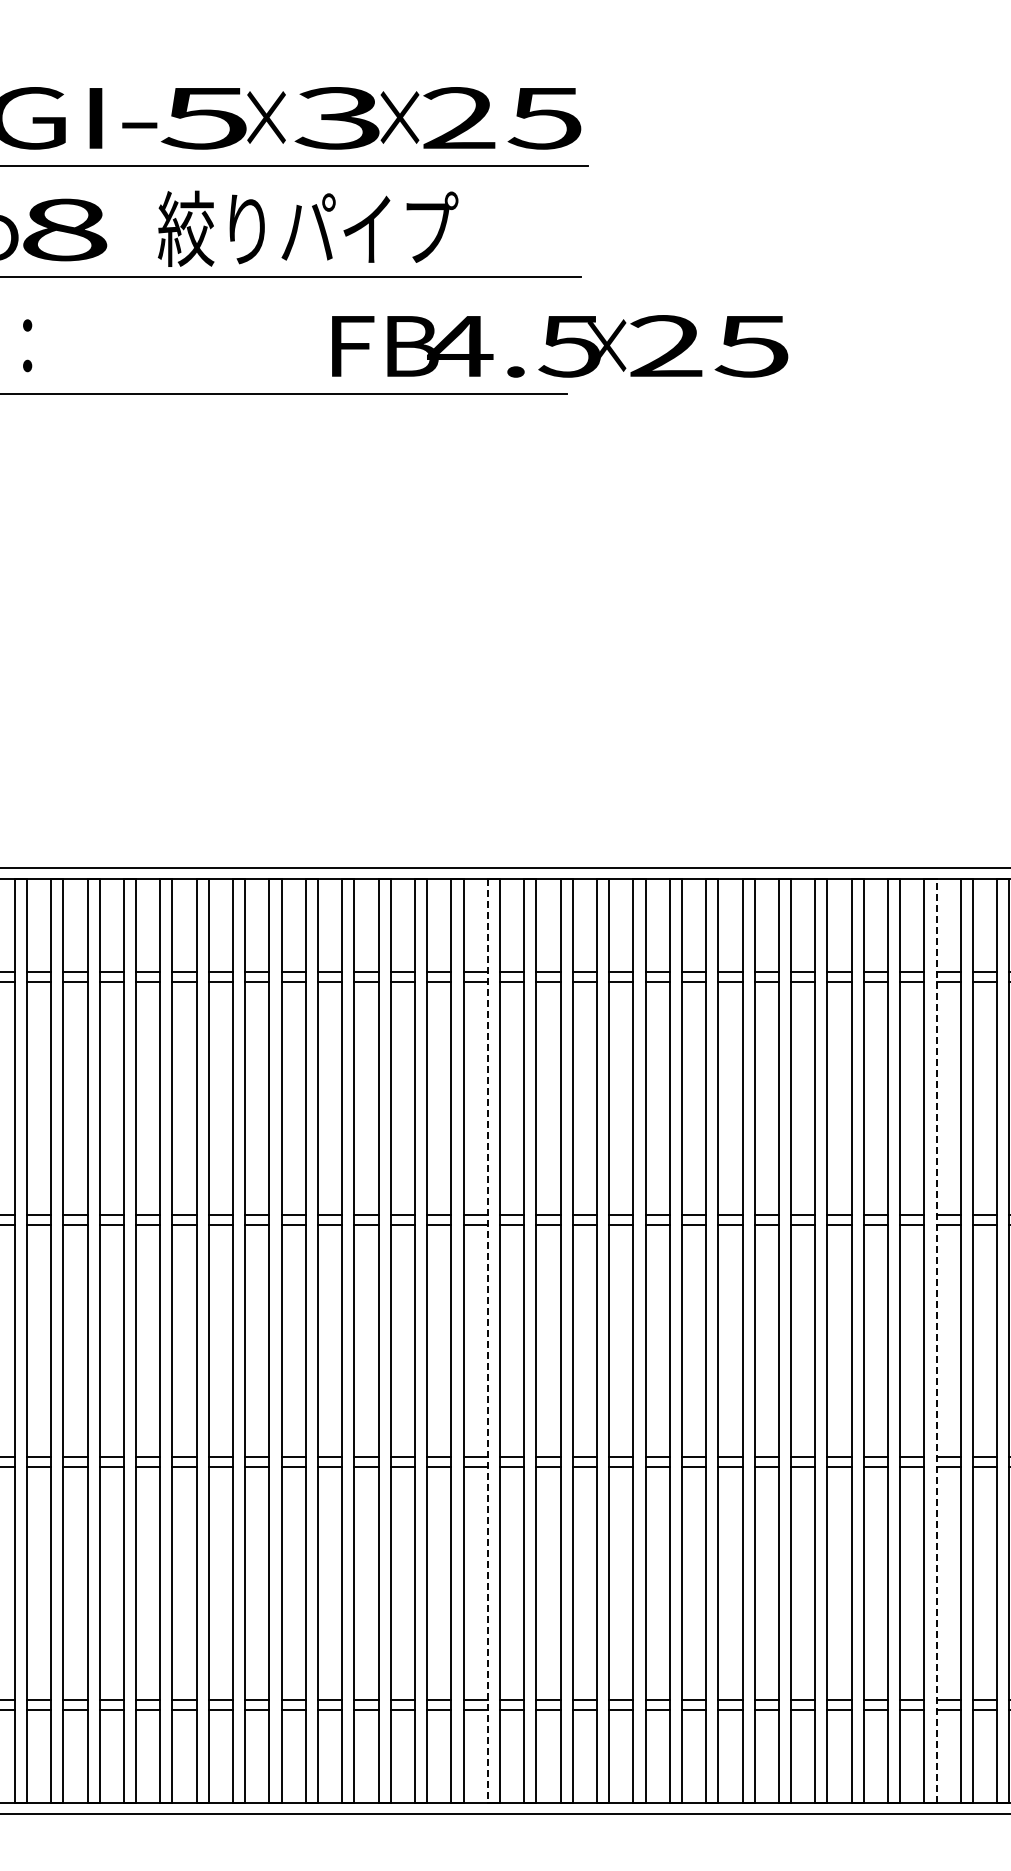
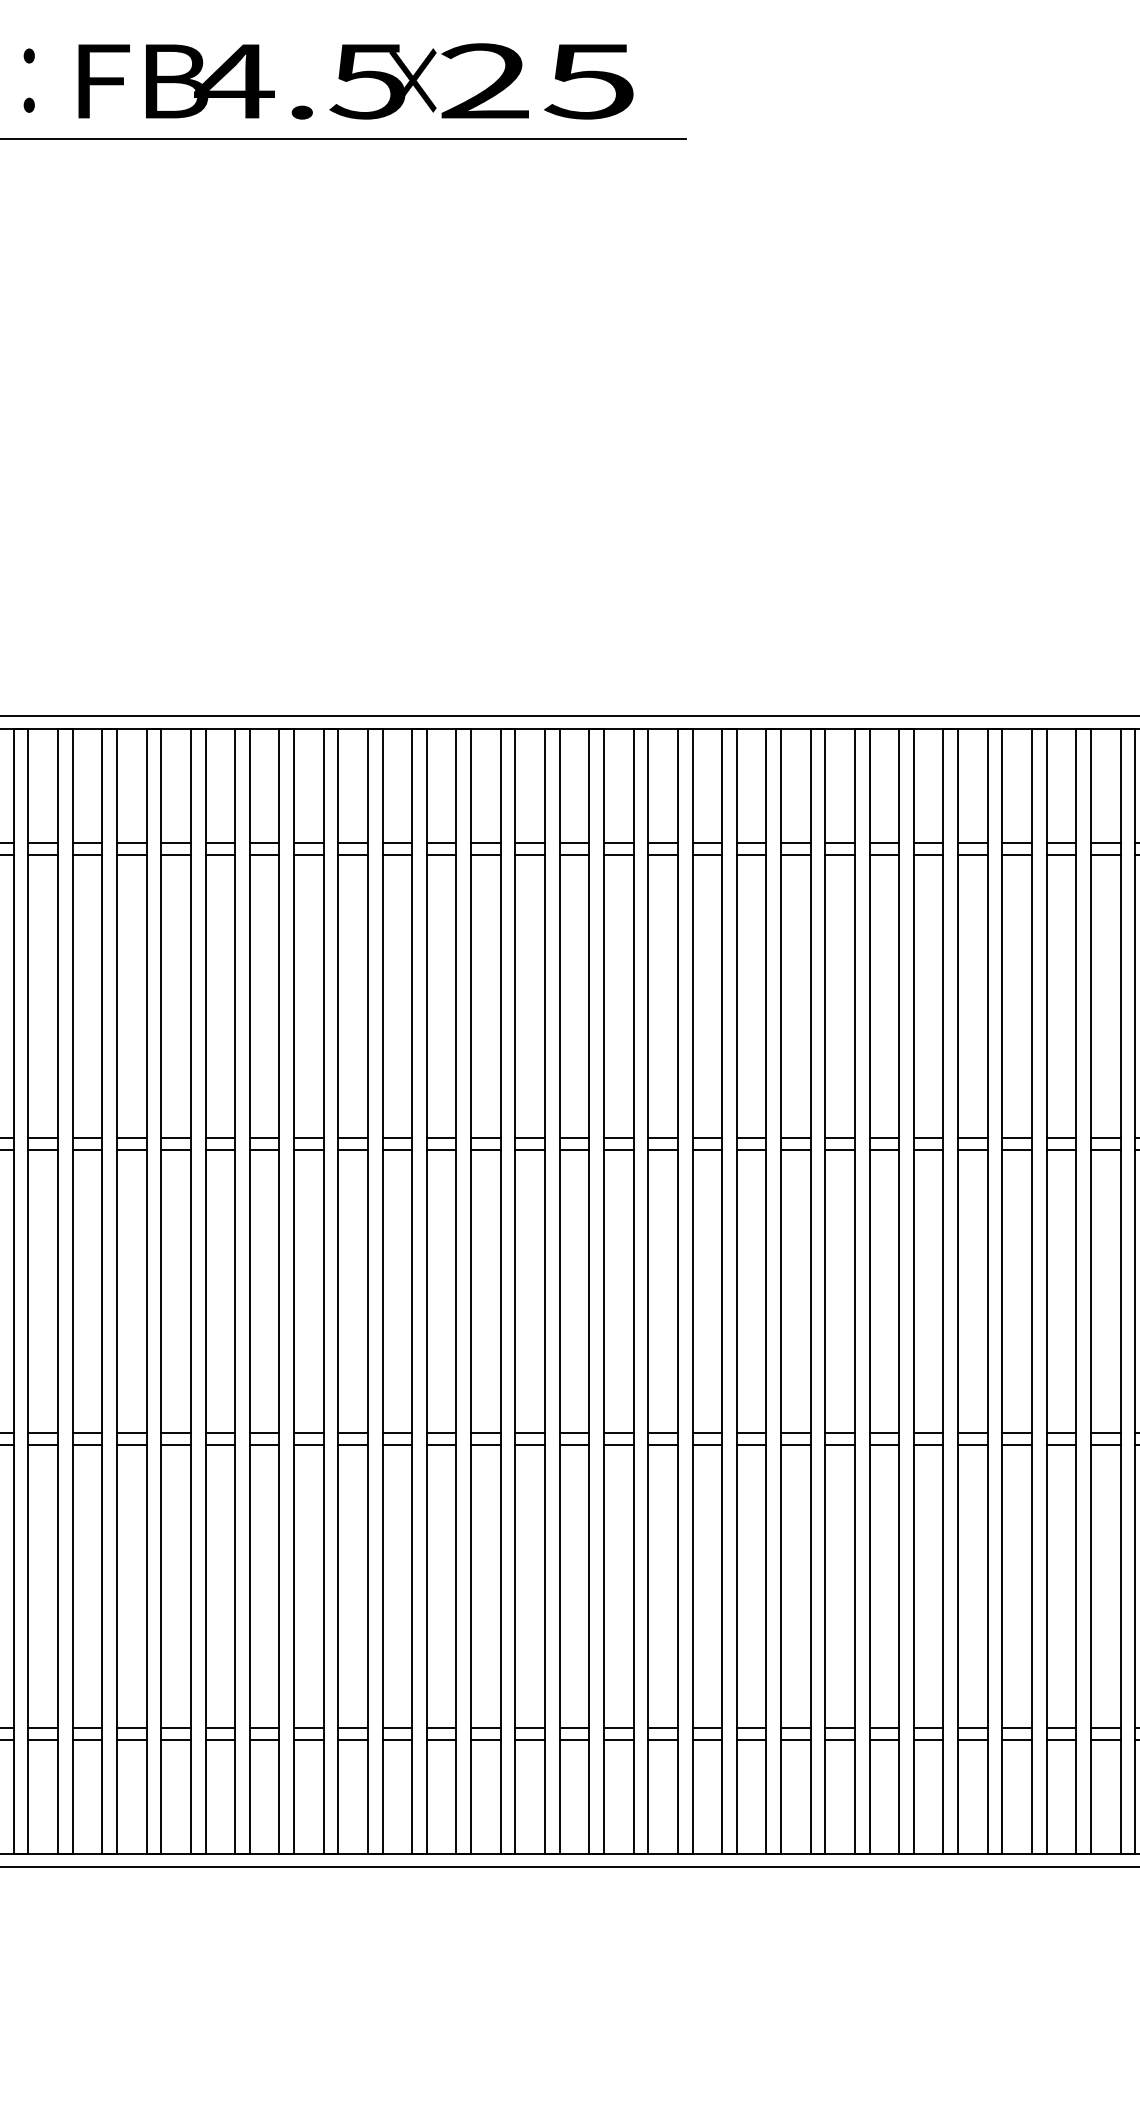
text: (560, 346) -> (356, 81), moved
line: (936, 1340) -> (1135, 1290), dashed -> solid
line: (487, 1341) -> (588, 1292), dashed -> solid

